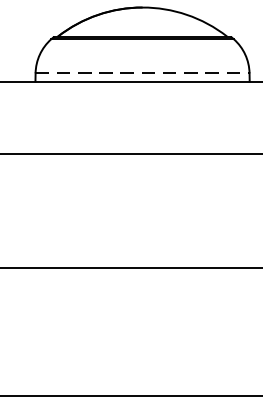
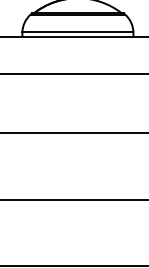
line: (143, 73) -> (78, 32), dashed -> solid

